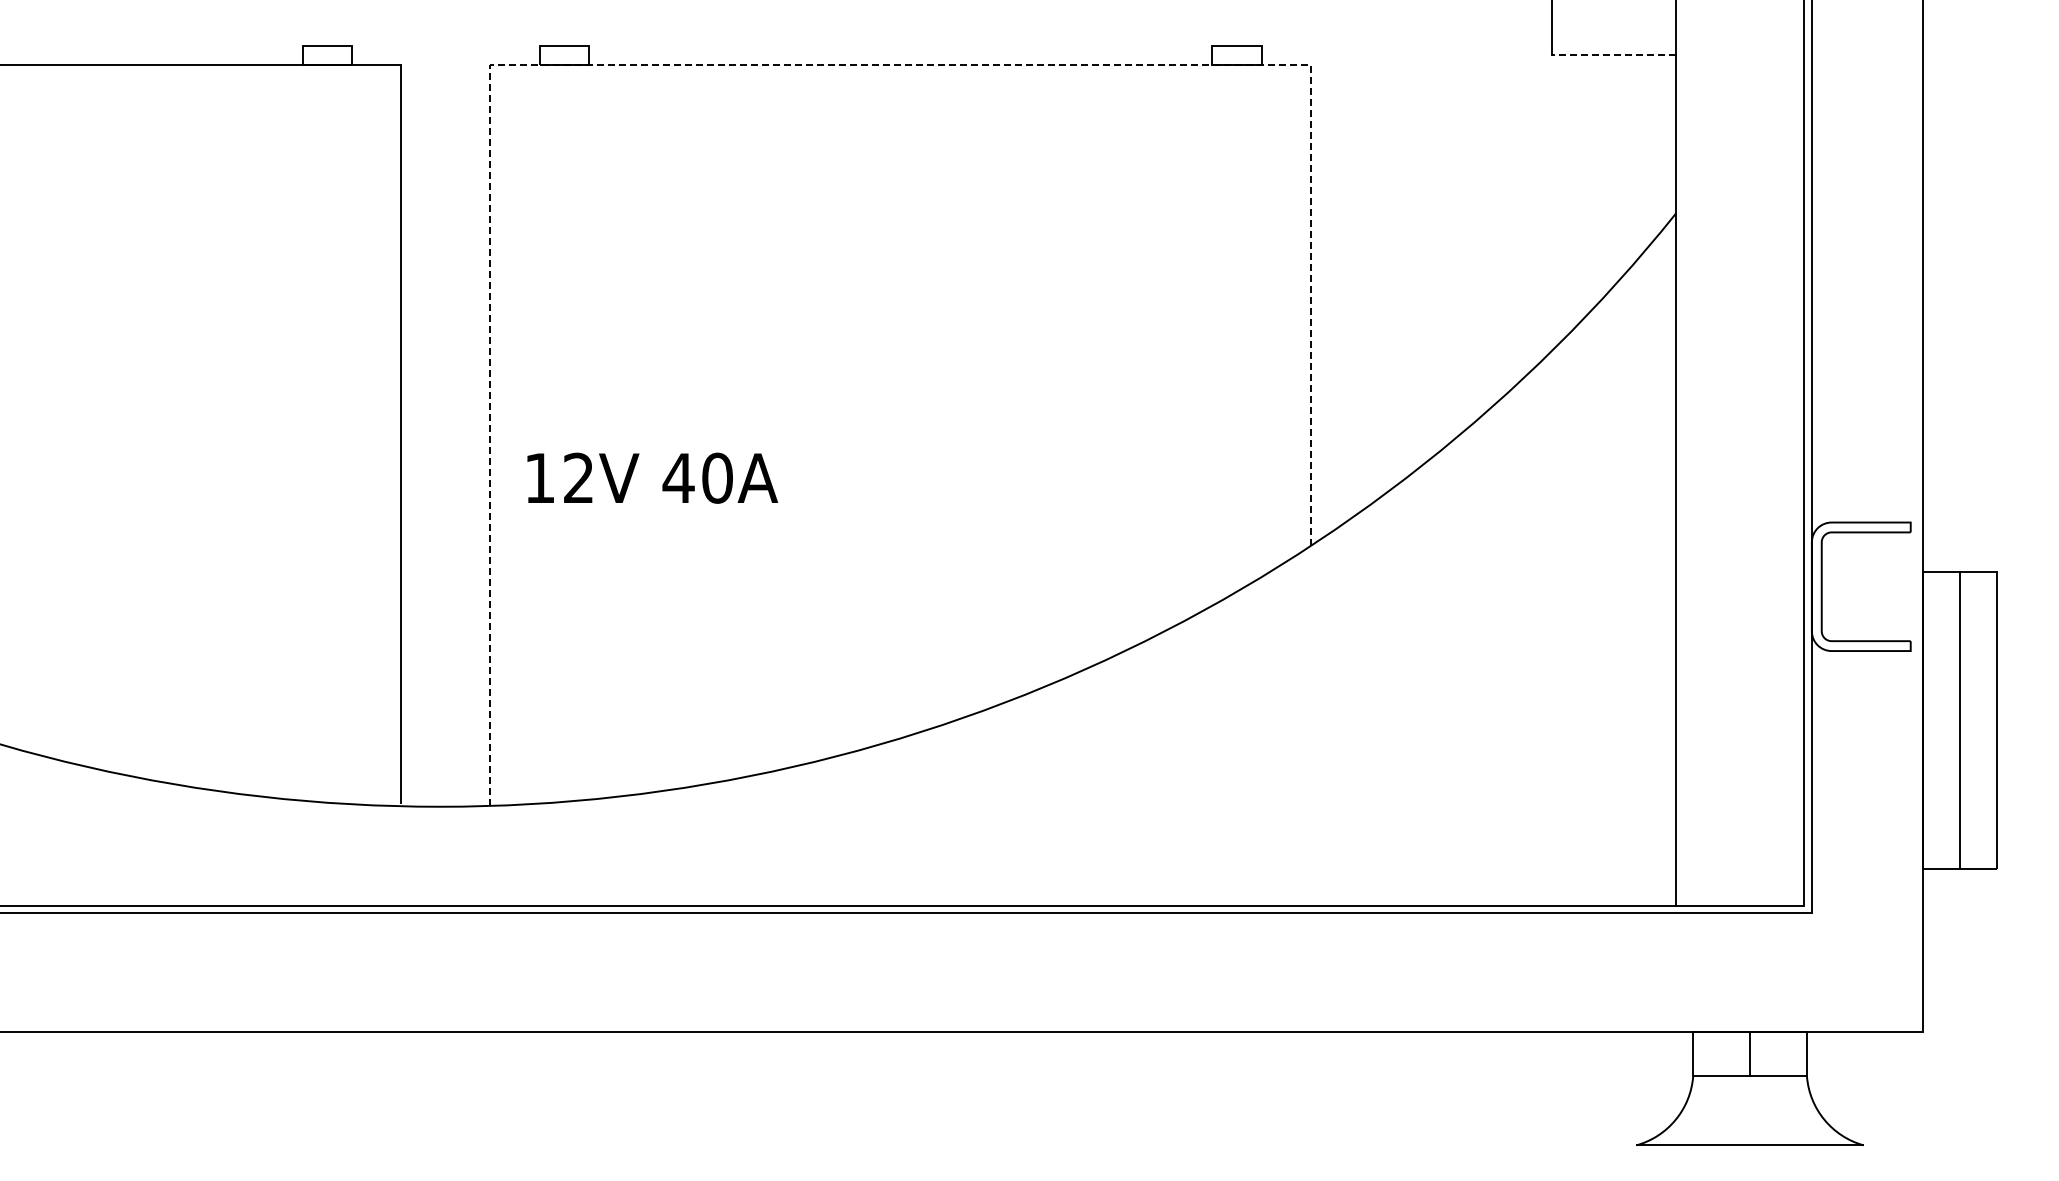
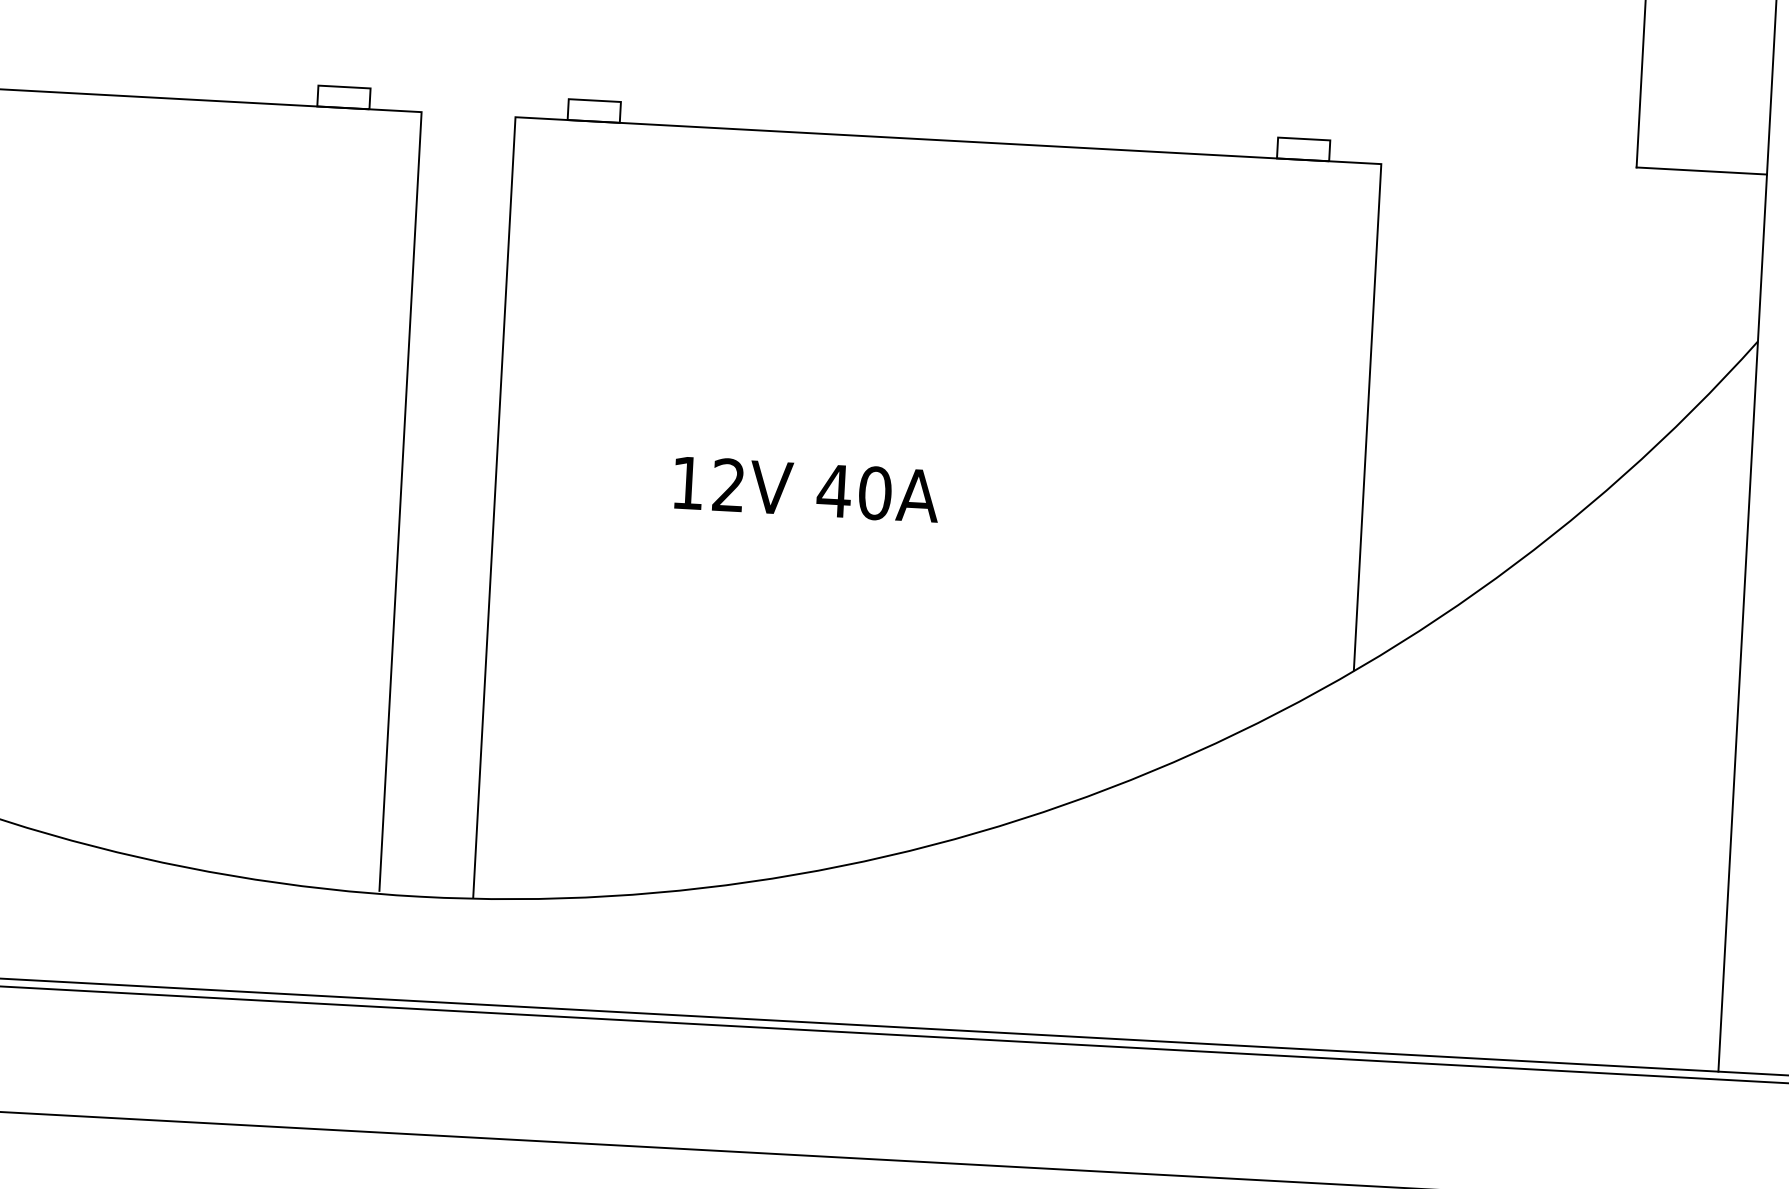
line: (1614, 55) -> (1702, 171), dashed -> solid
line: (770, 65) -> (811, 133), dashed -> solid
text: (652, 477) -> (806, 488), moved

